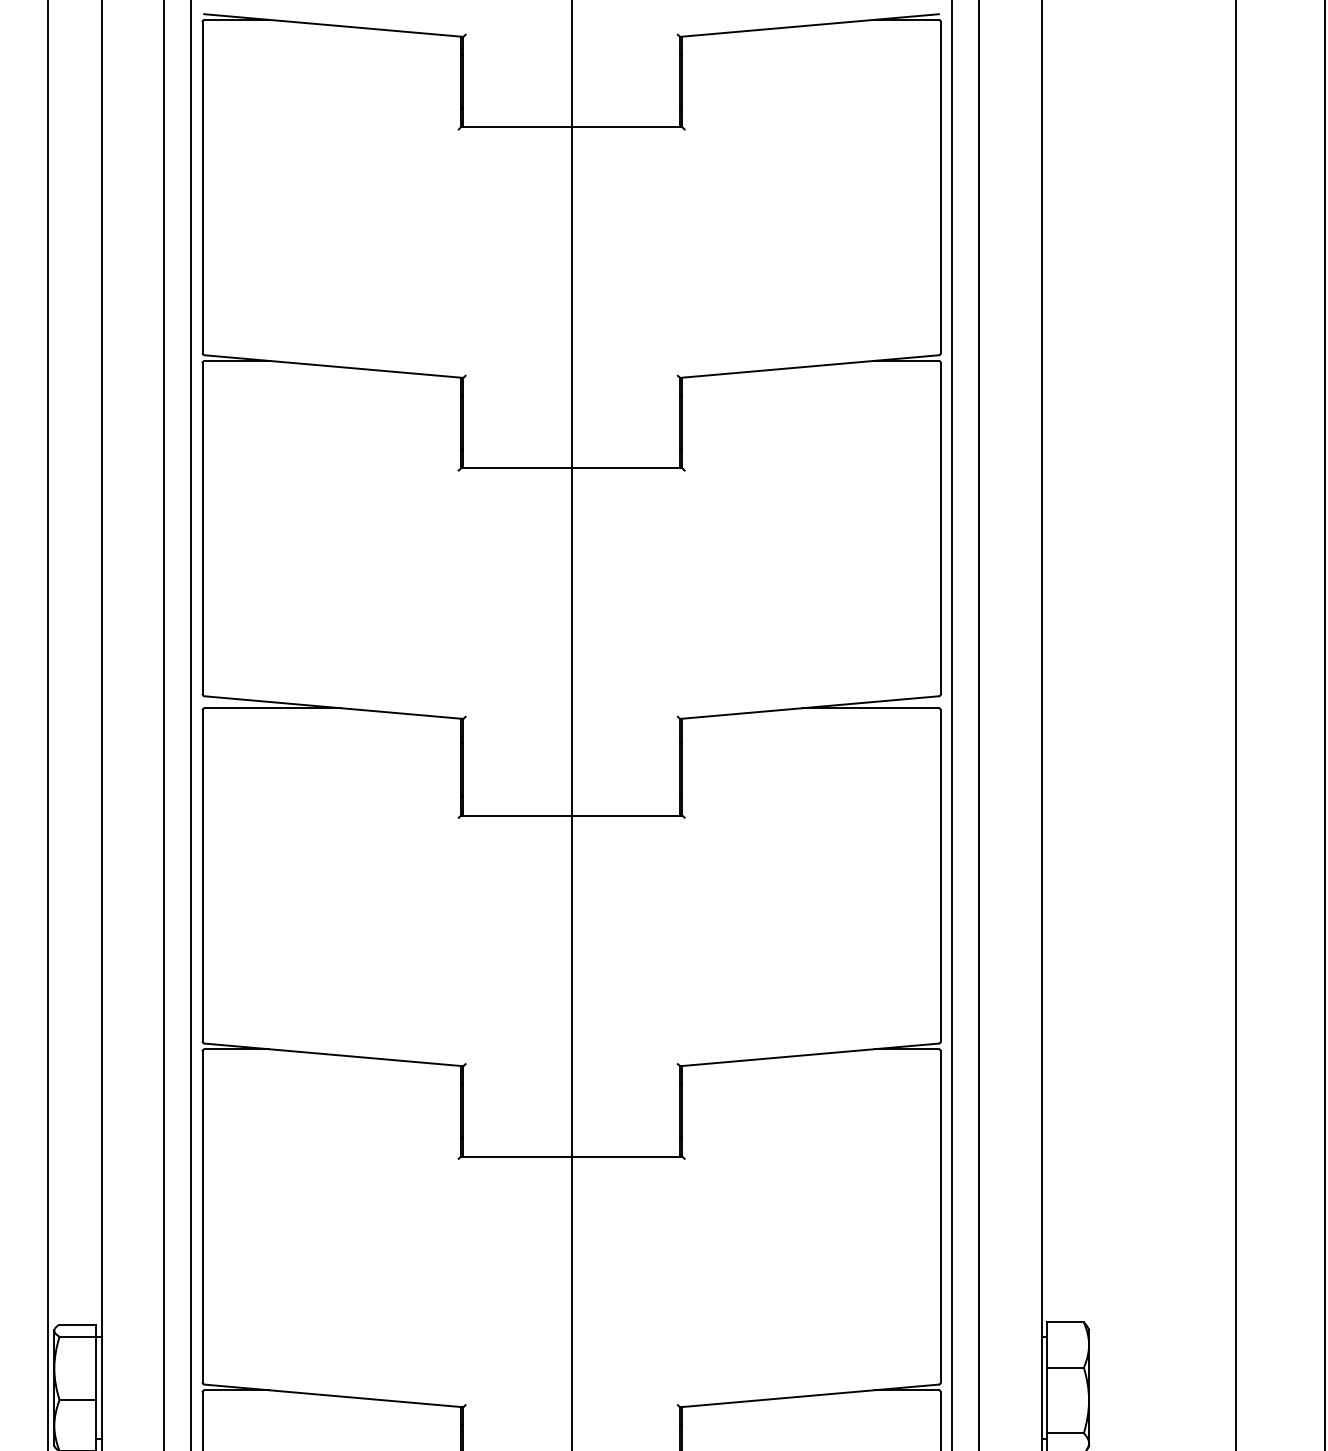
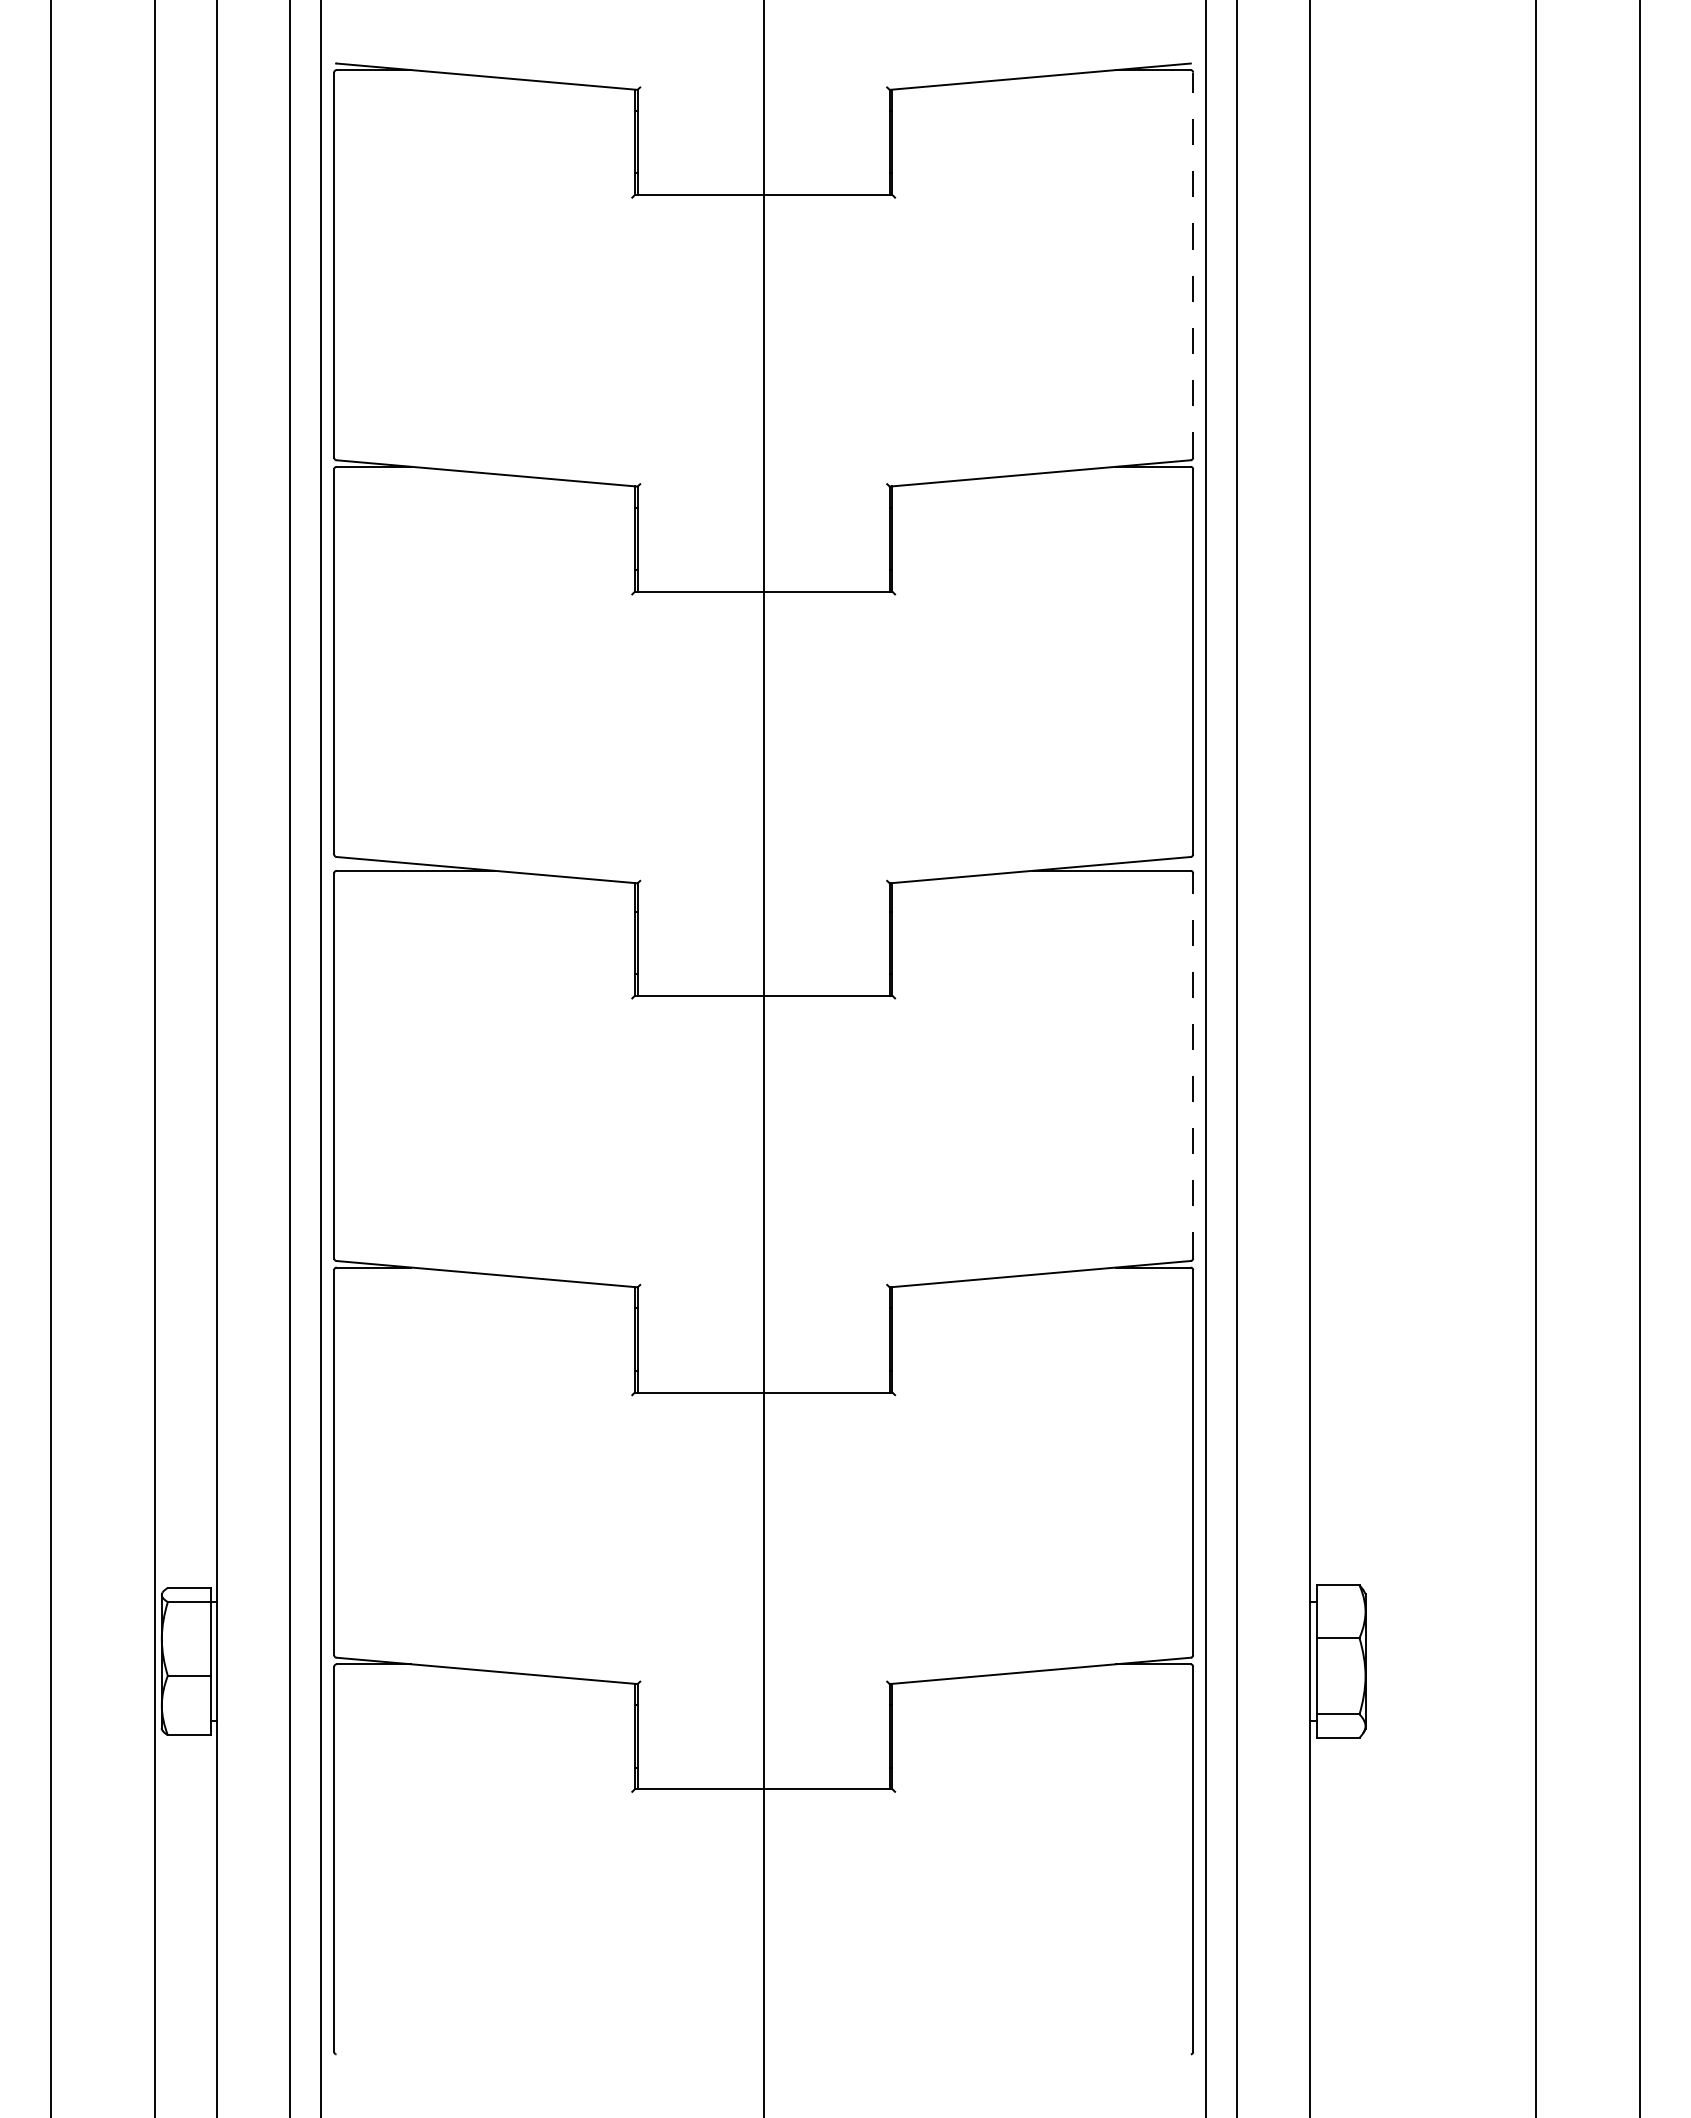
line: (941, 187) -> (1193, 265), solid -> dashed
line: (941, 875) -> (1193, 1065), solid -> dashed

